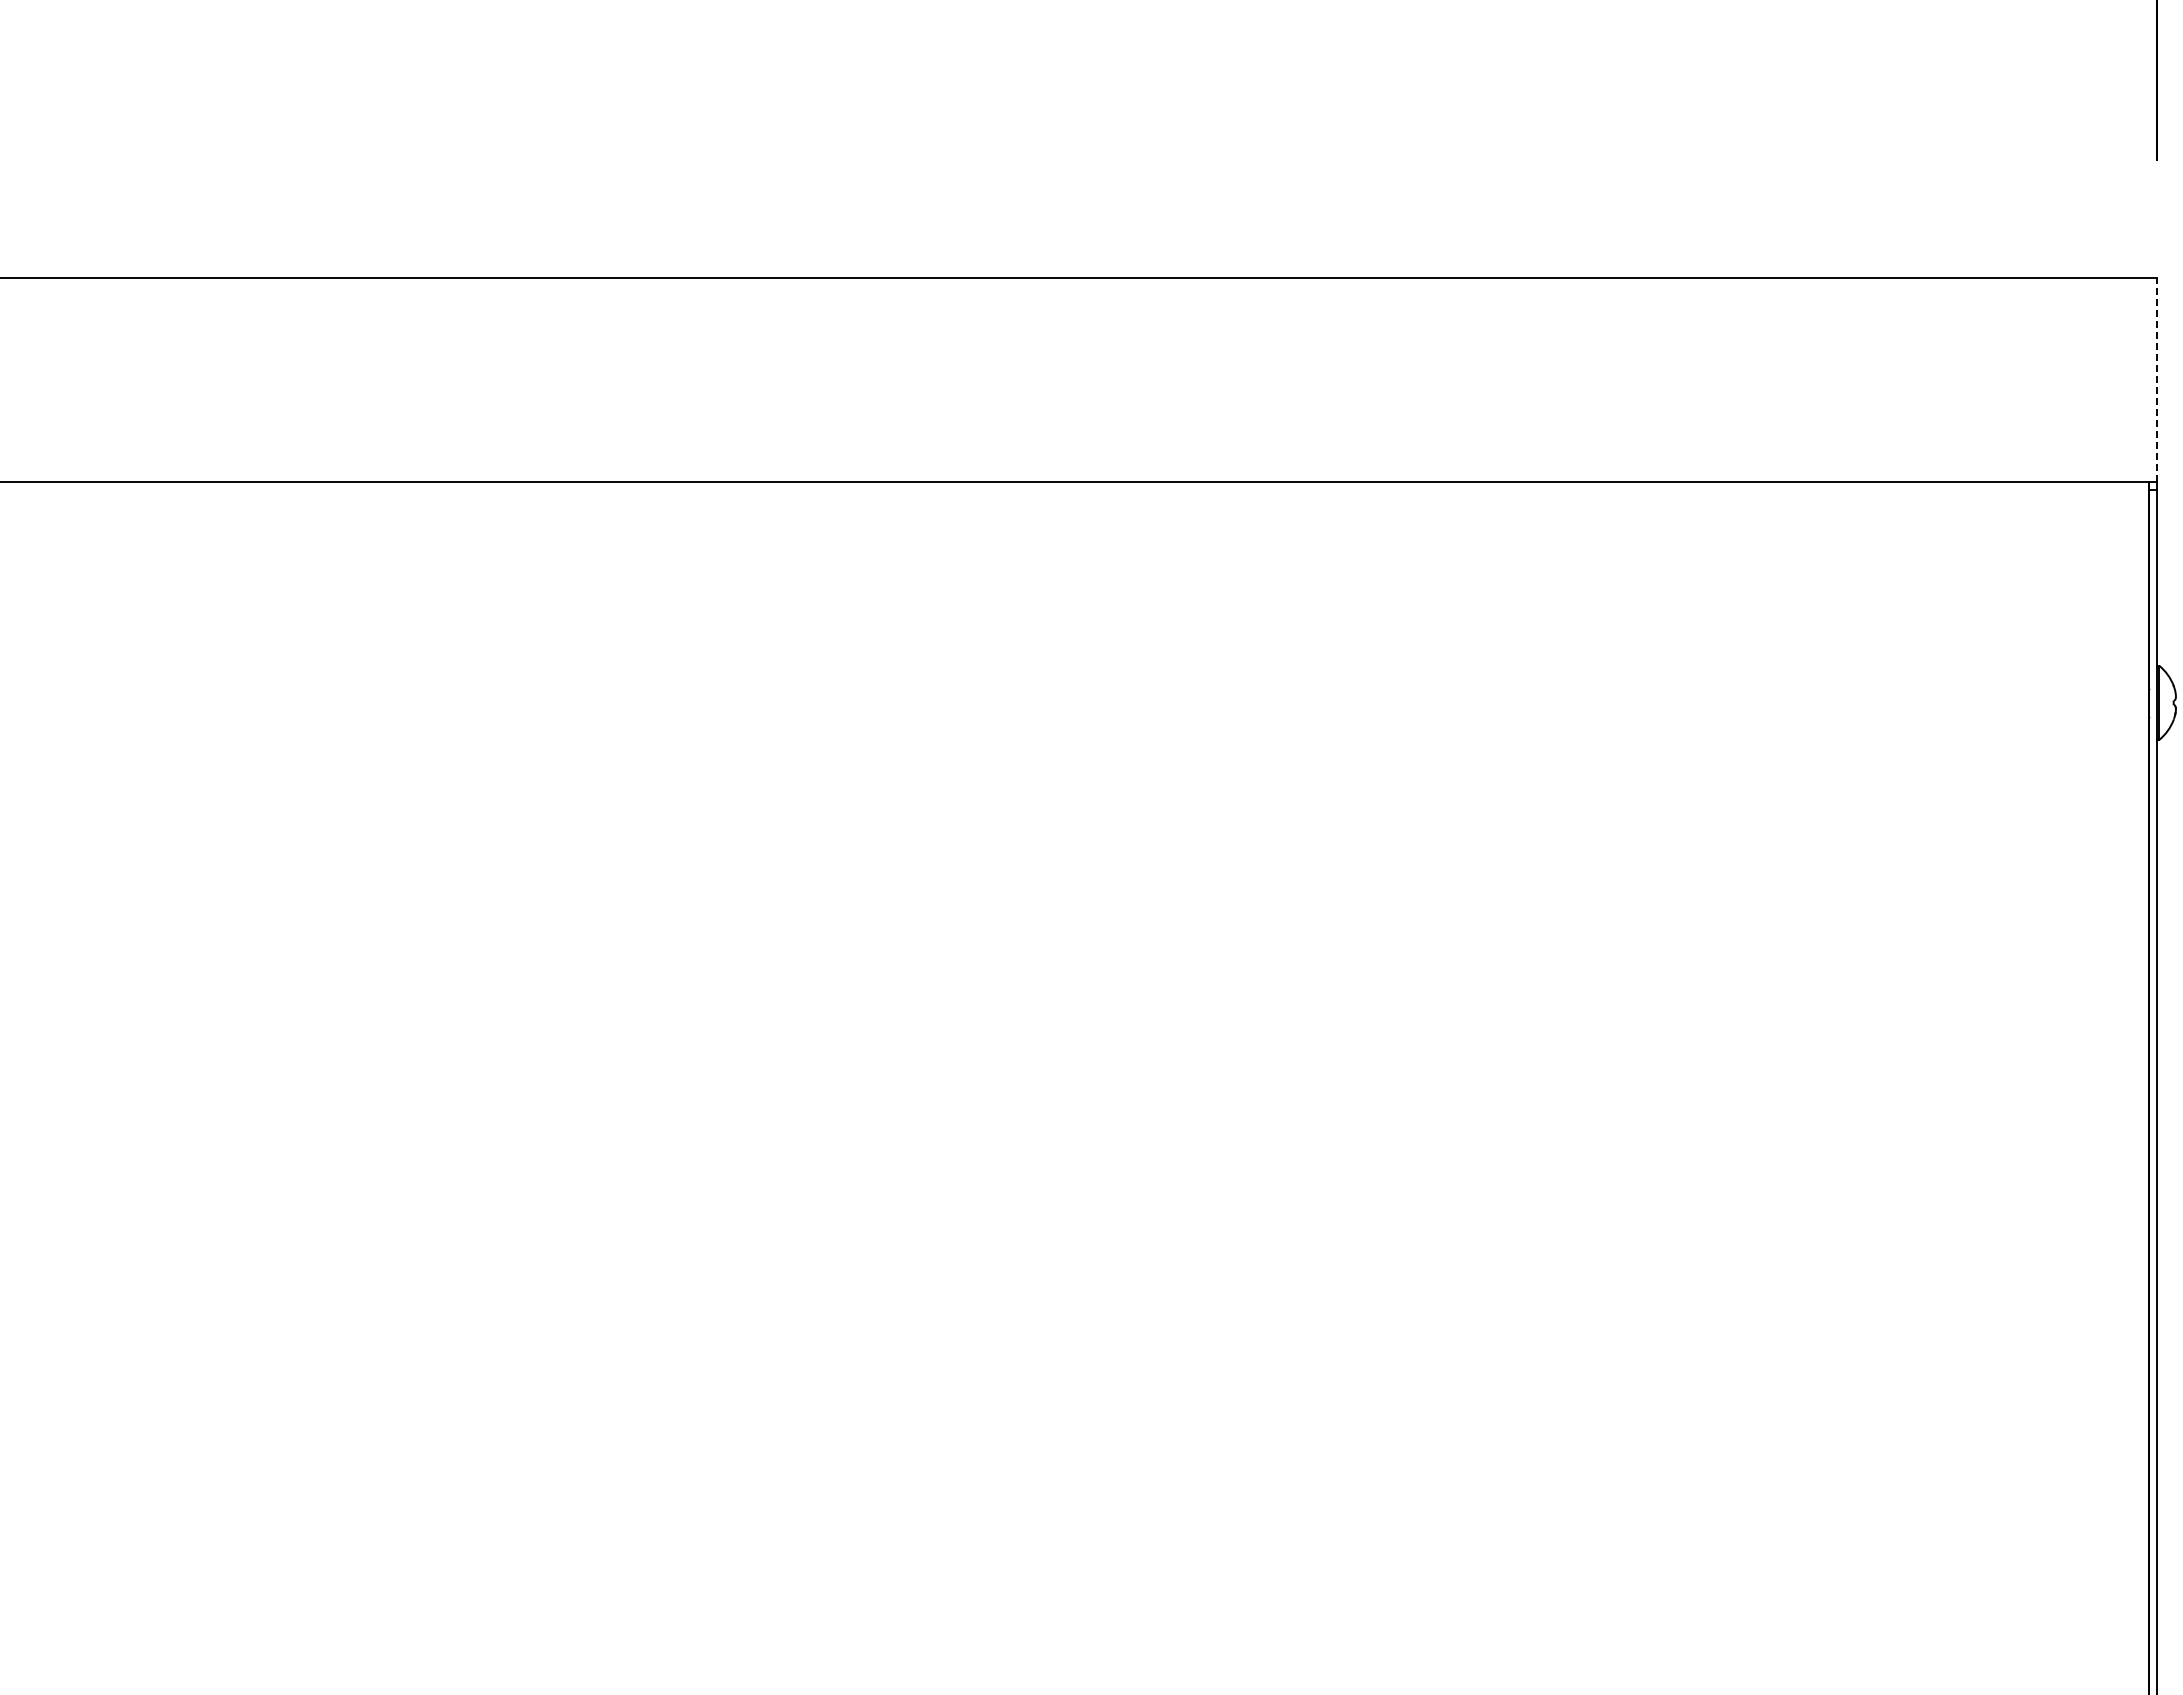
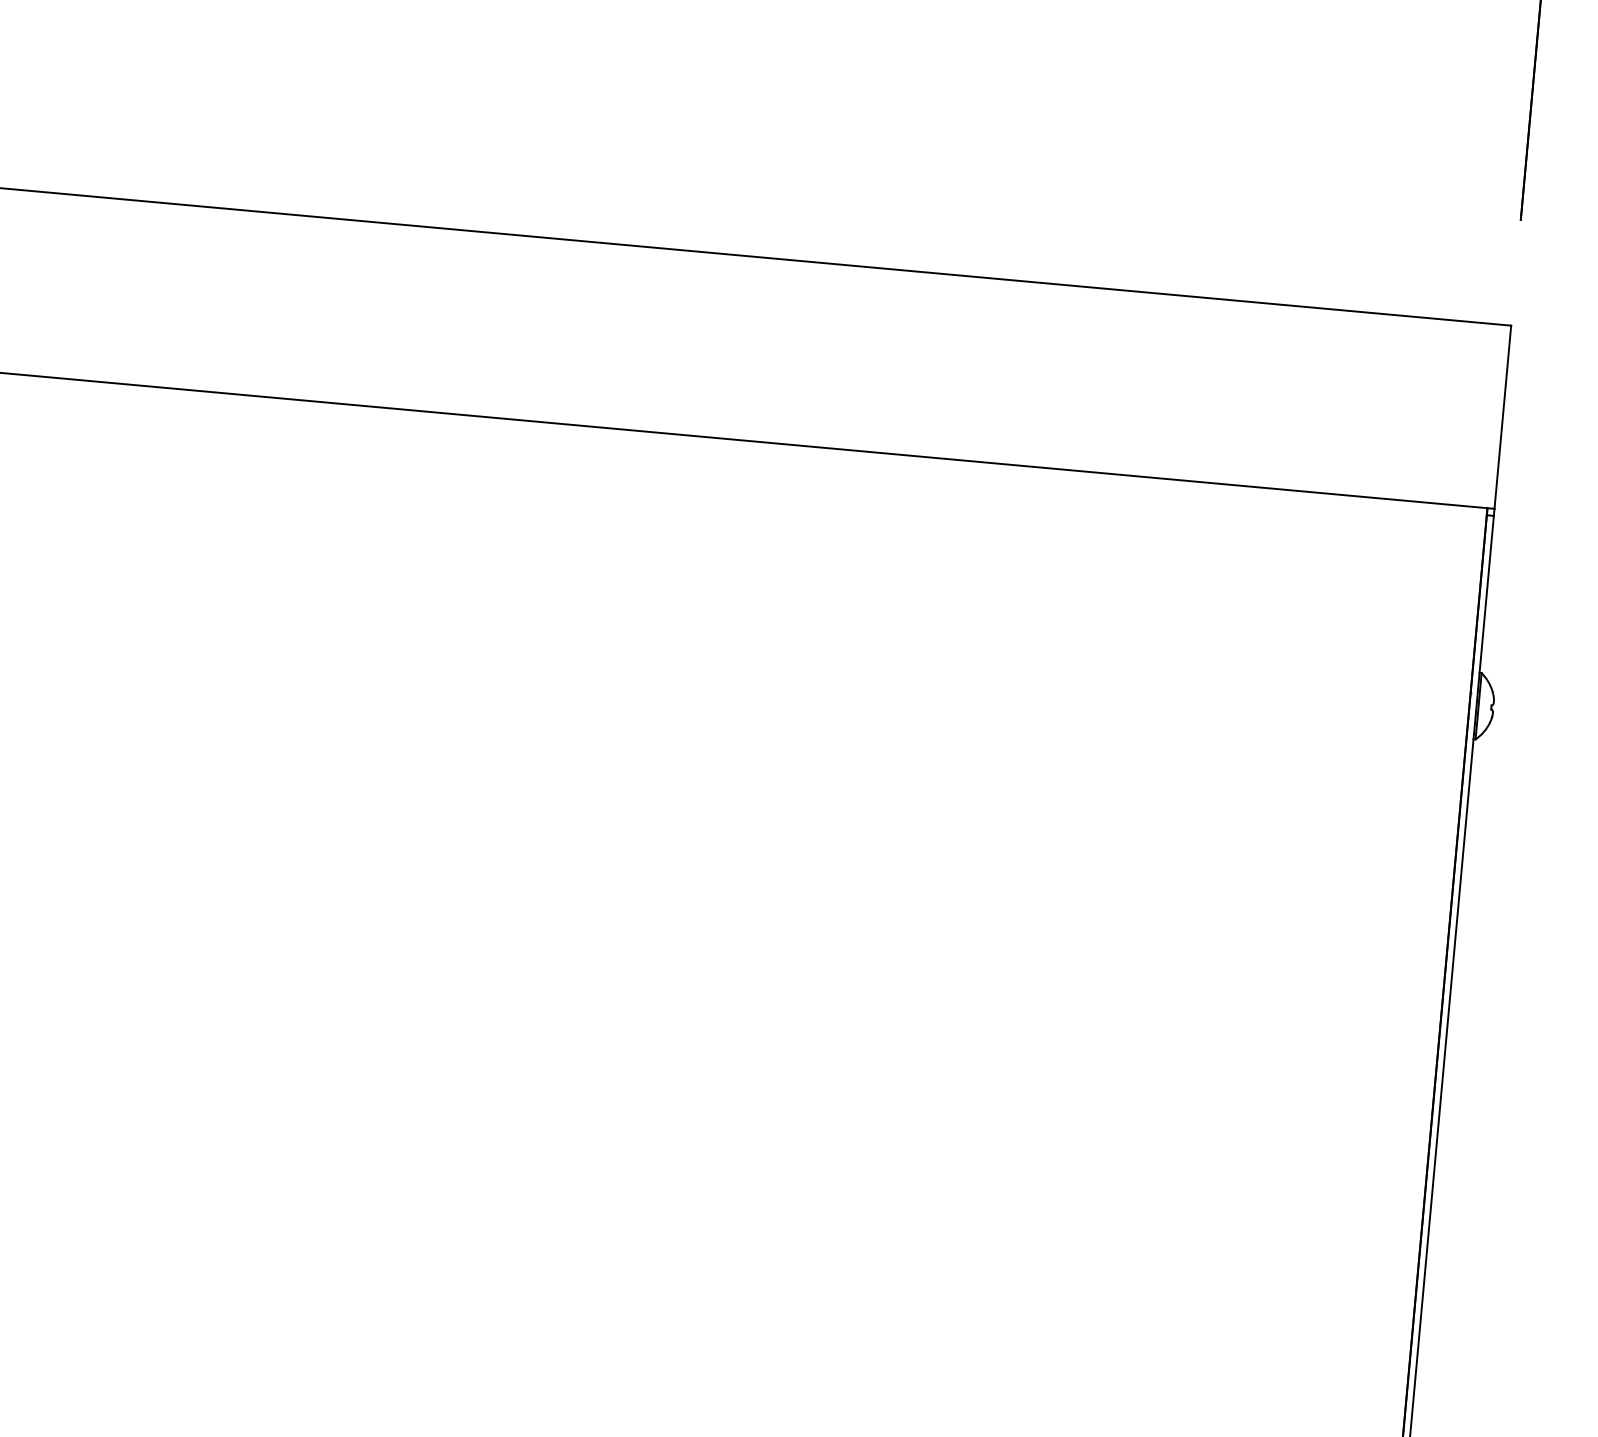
line: (2157, 379) -> (1503, 416), dashed -> solid

